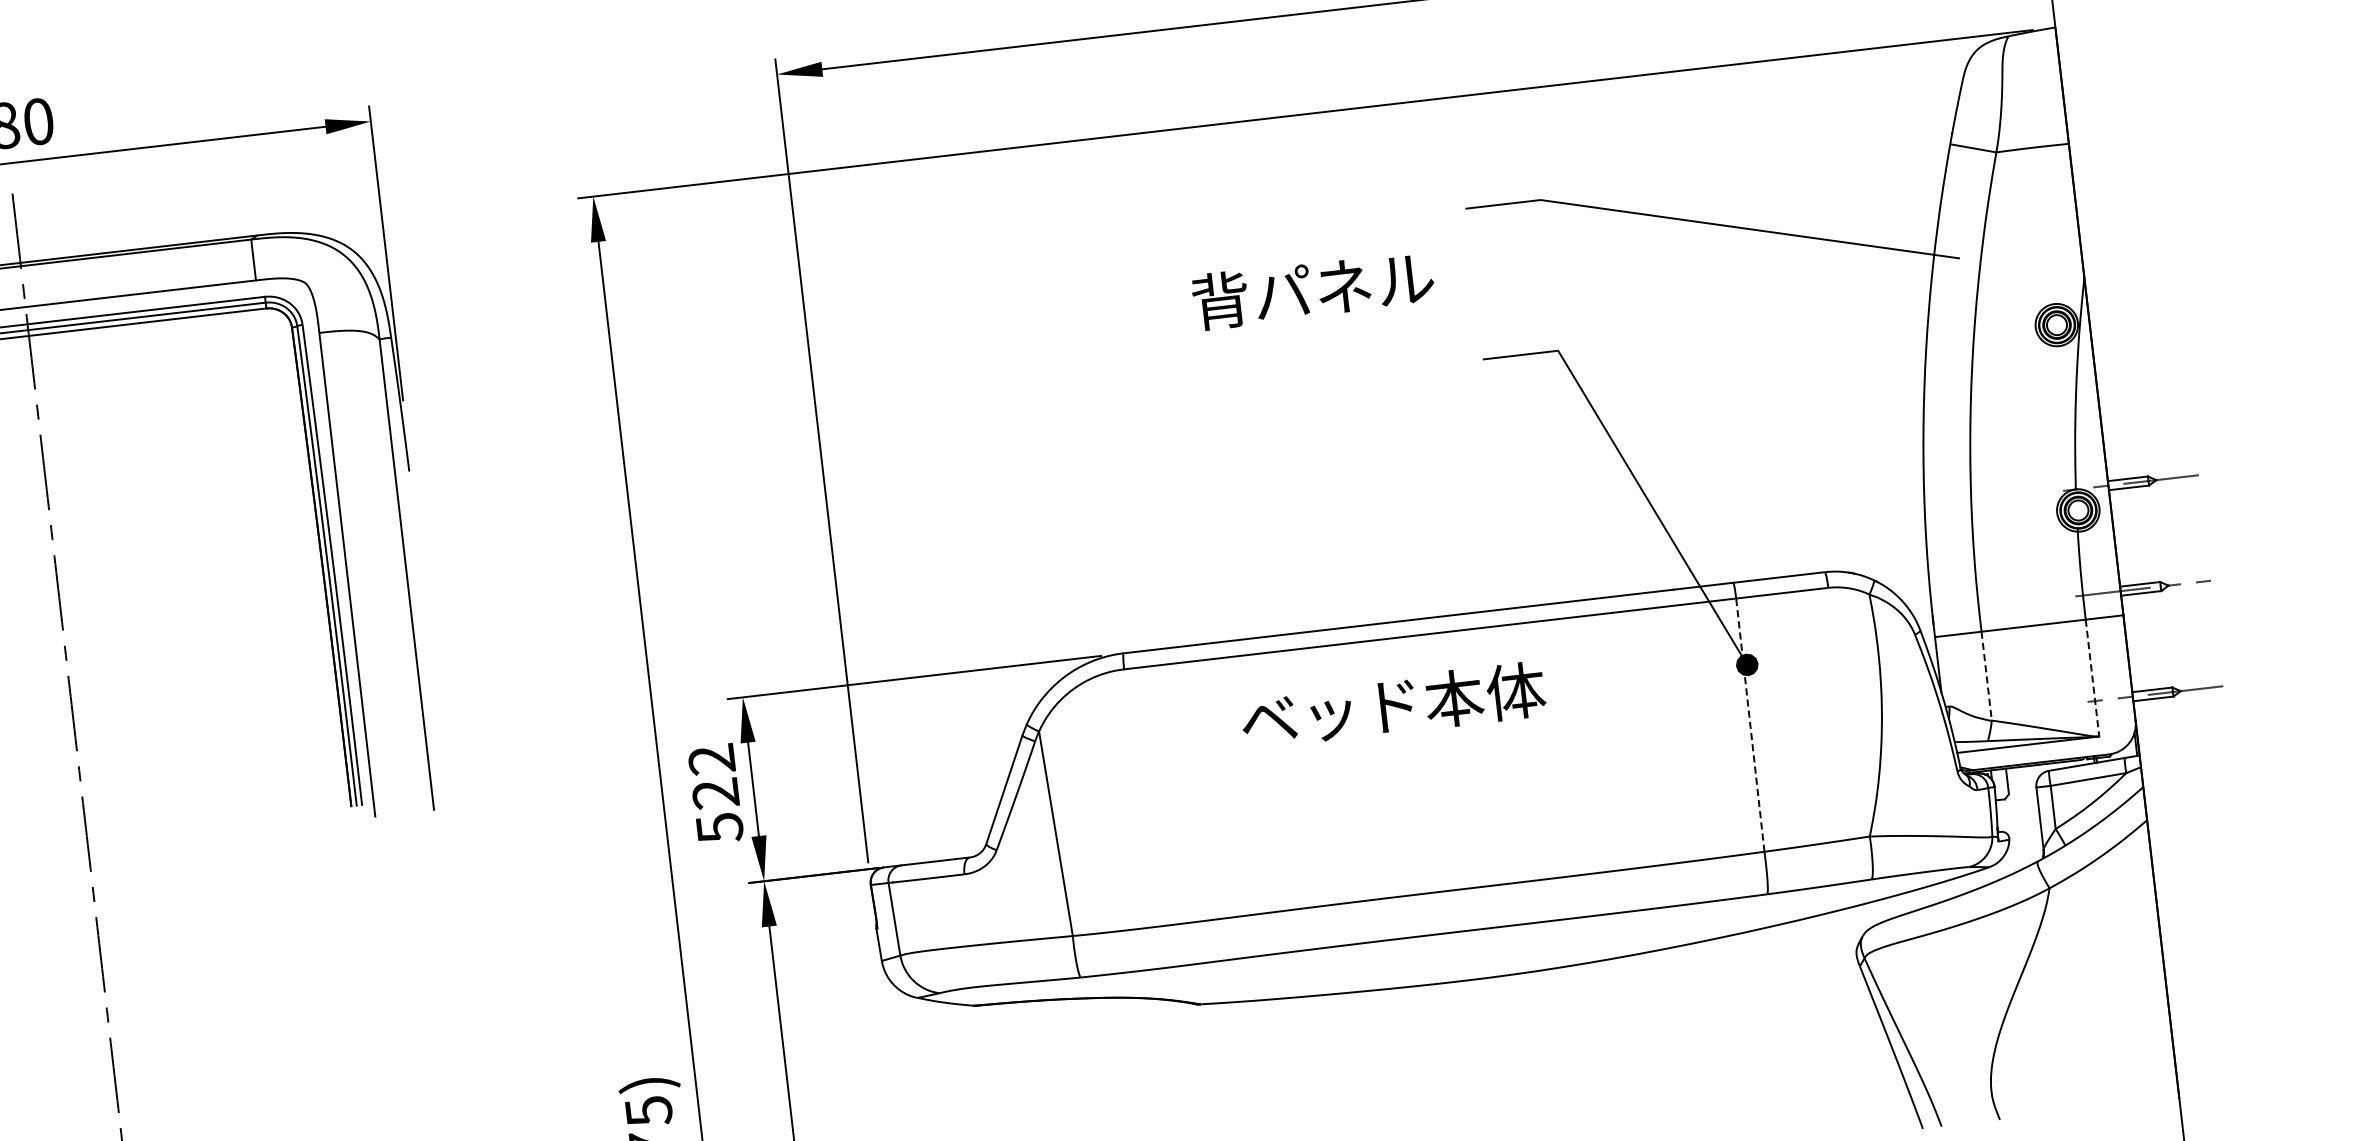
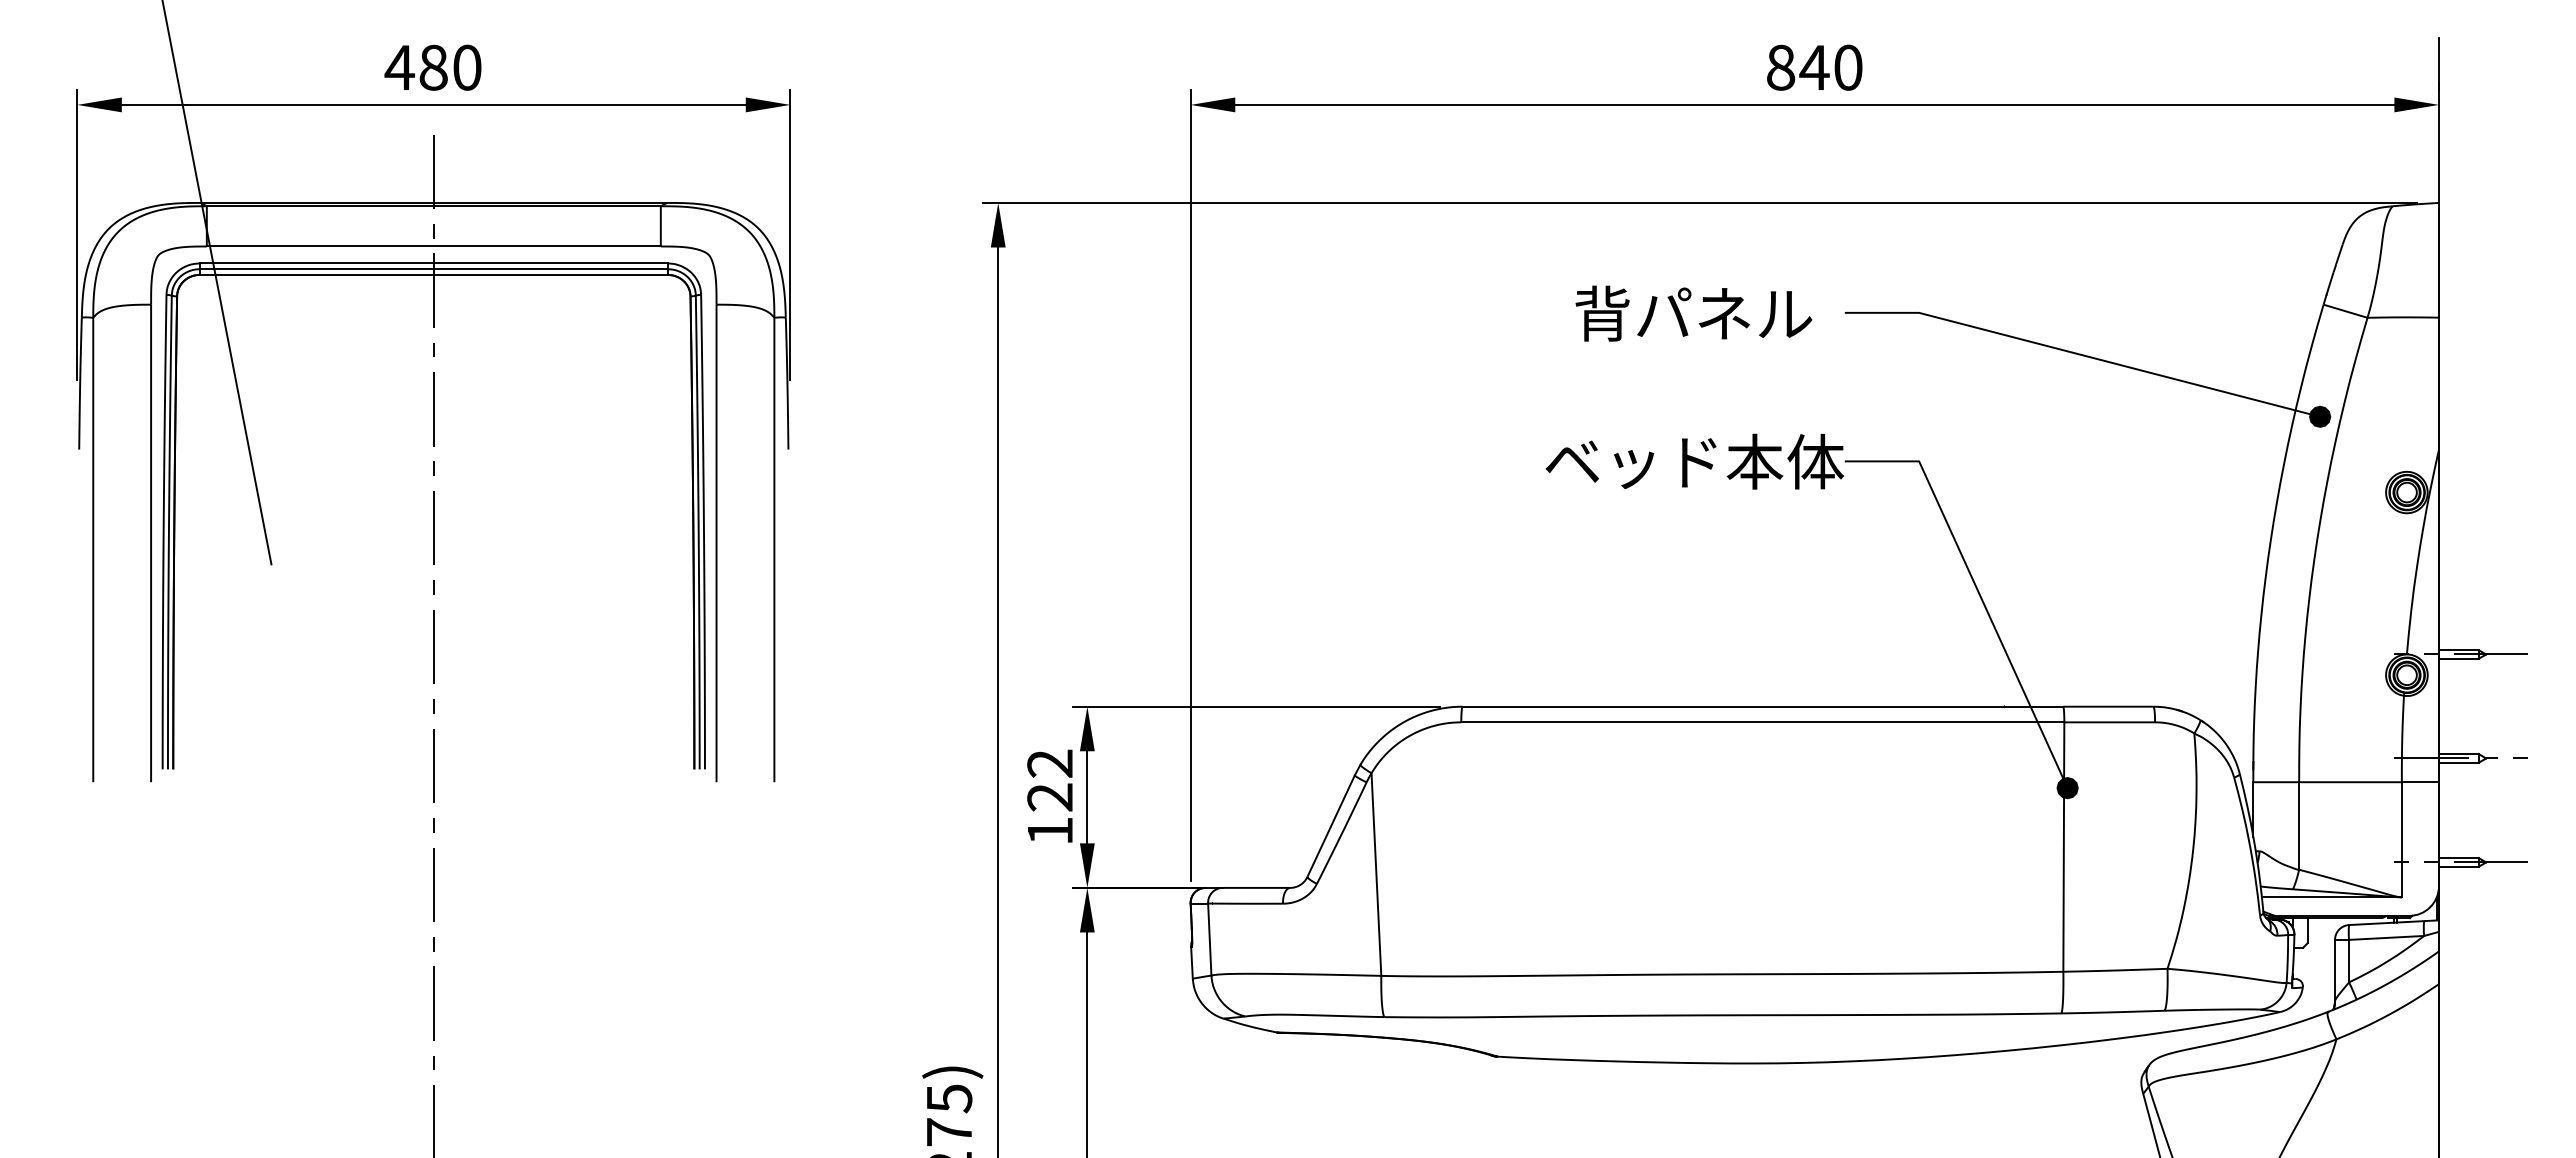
fill: (1960, 258) -> (2320, 416), added
text: (1312, 289) -> (1693, 313), moved
line: (1986, 675) -> (2299, 825), dashed -> solid
line: (2092, 677) -> (2401, 839), dashed -> solid
text: (1392, 705) -> (1694, 461), moved
line: (1750, 725) -> (2063, 847), dashed -> solid
text: (720, 828) -> (1050, 831), 522 -> 122

